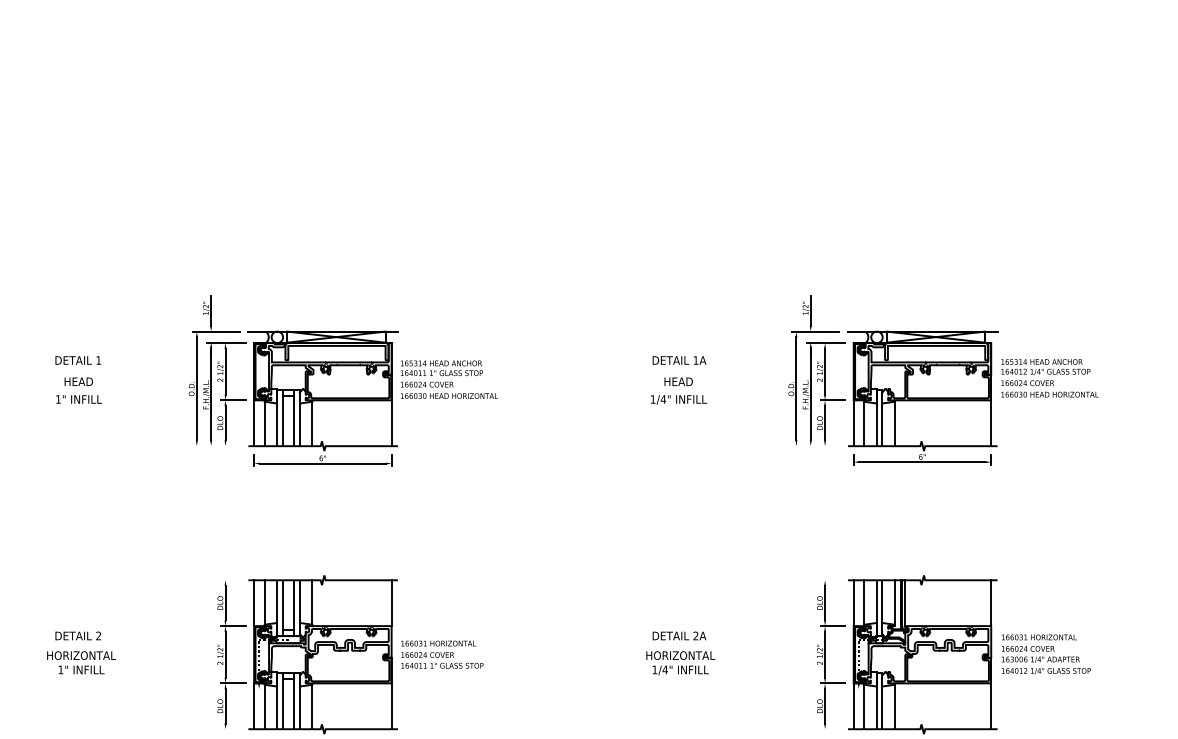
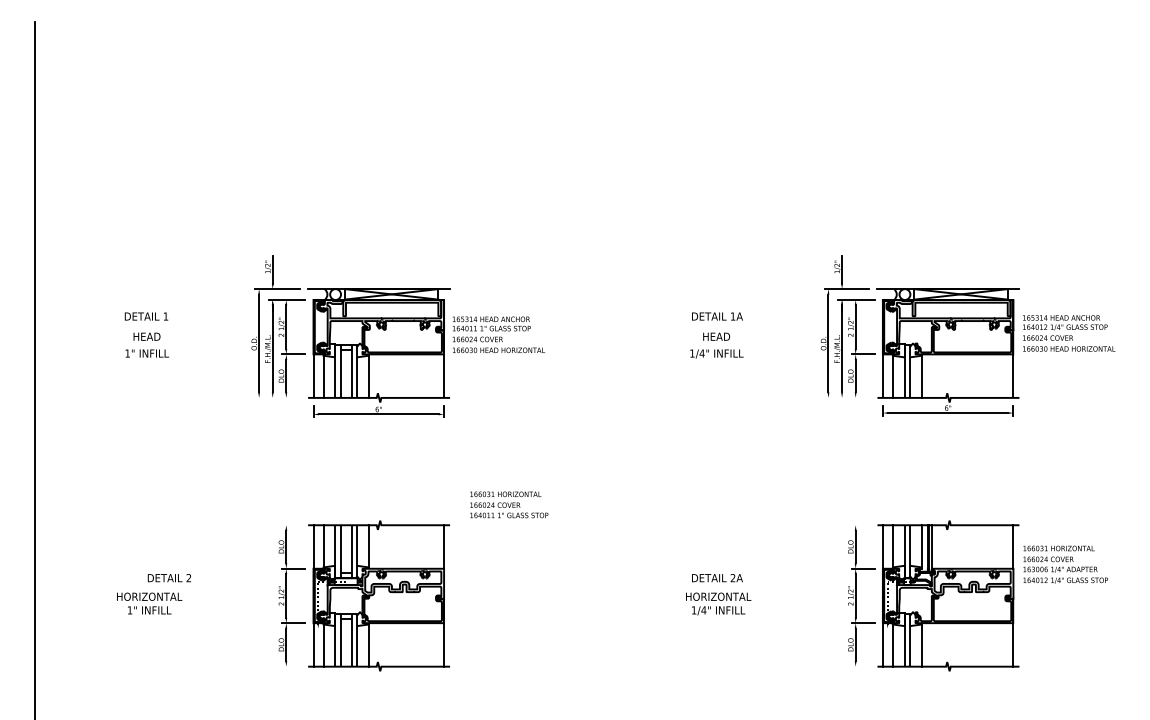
text: (77, 636) -> (168, 578), moved
text: (442, 654) -> (509, 504), moved
text: (1046, 654) -> (1065, 564), moved

